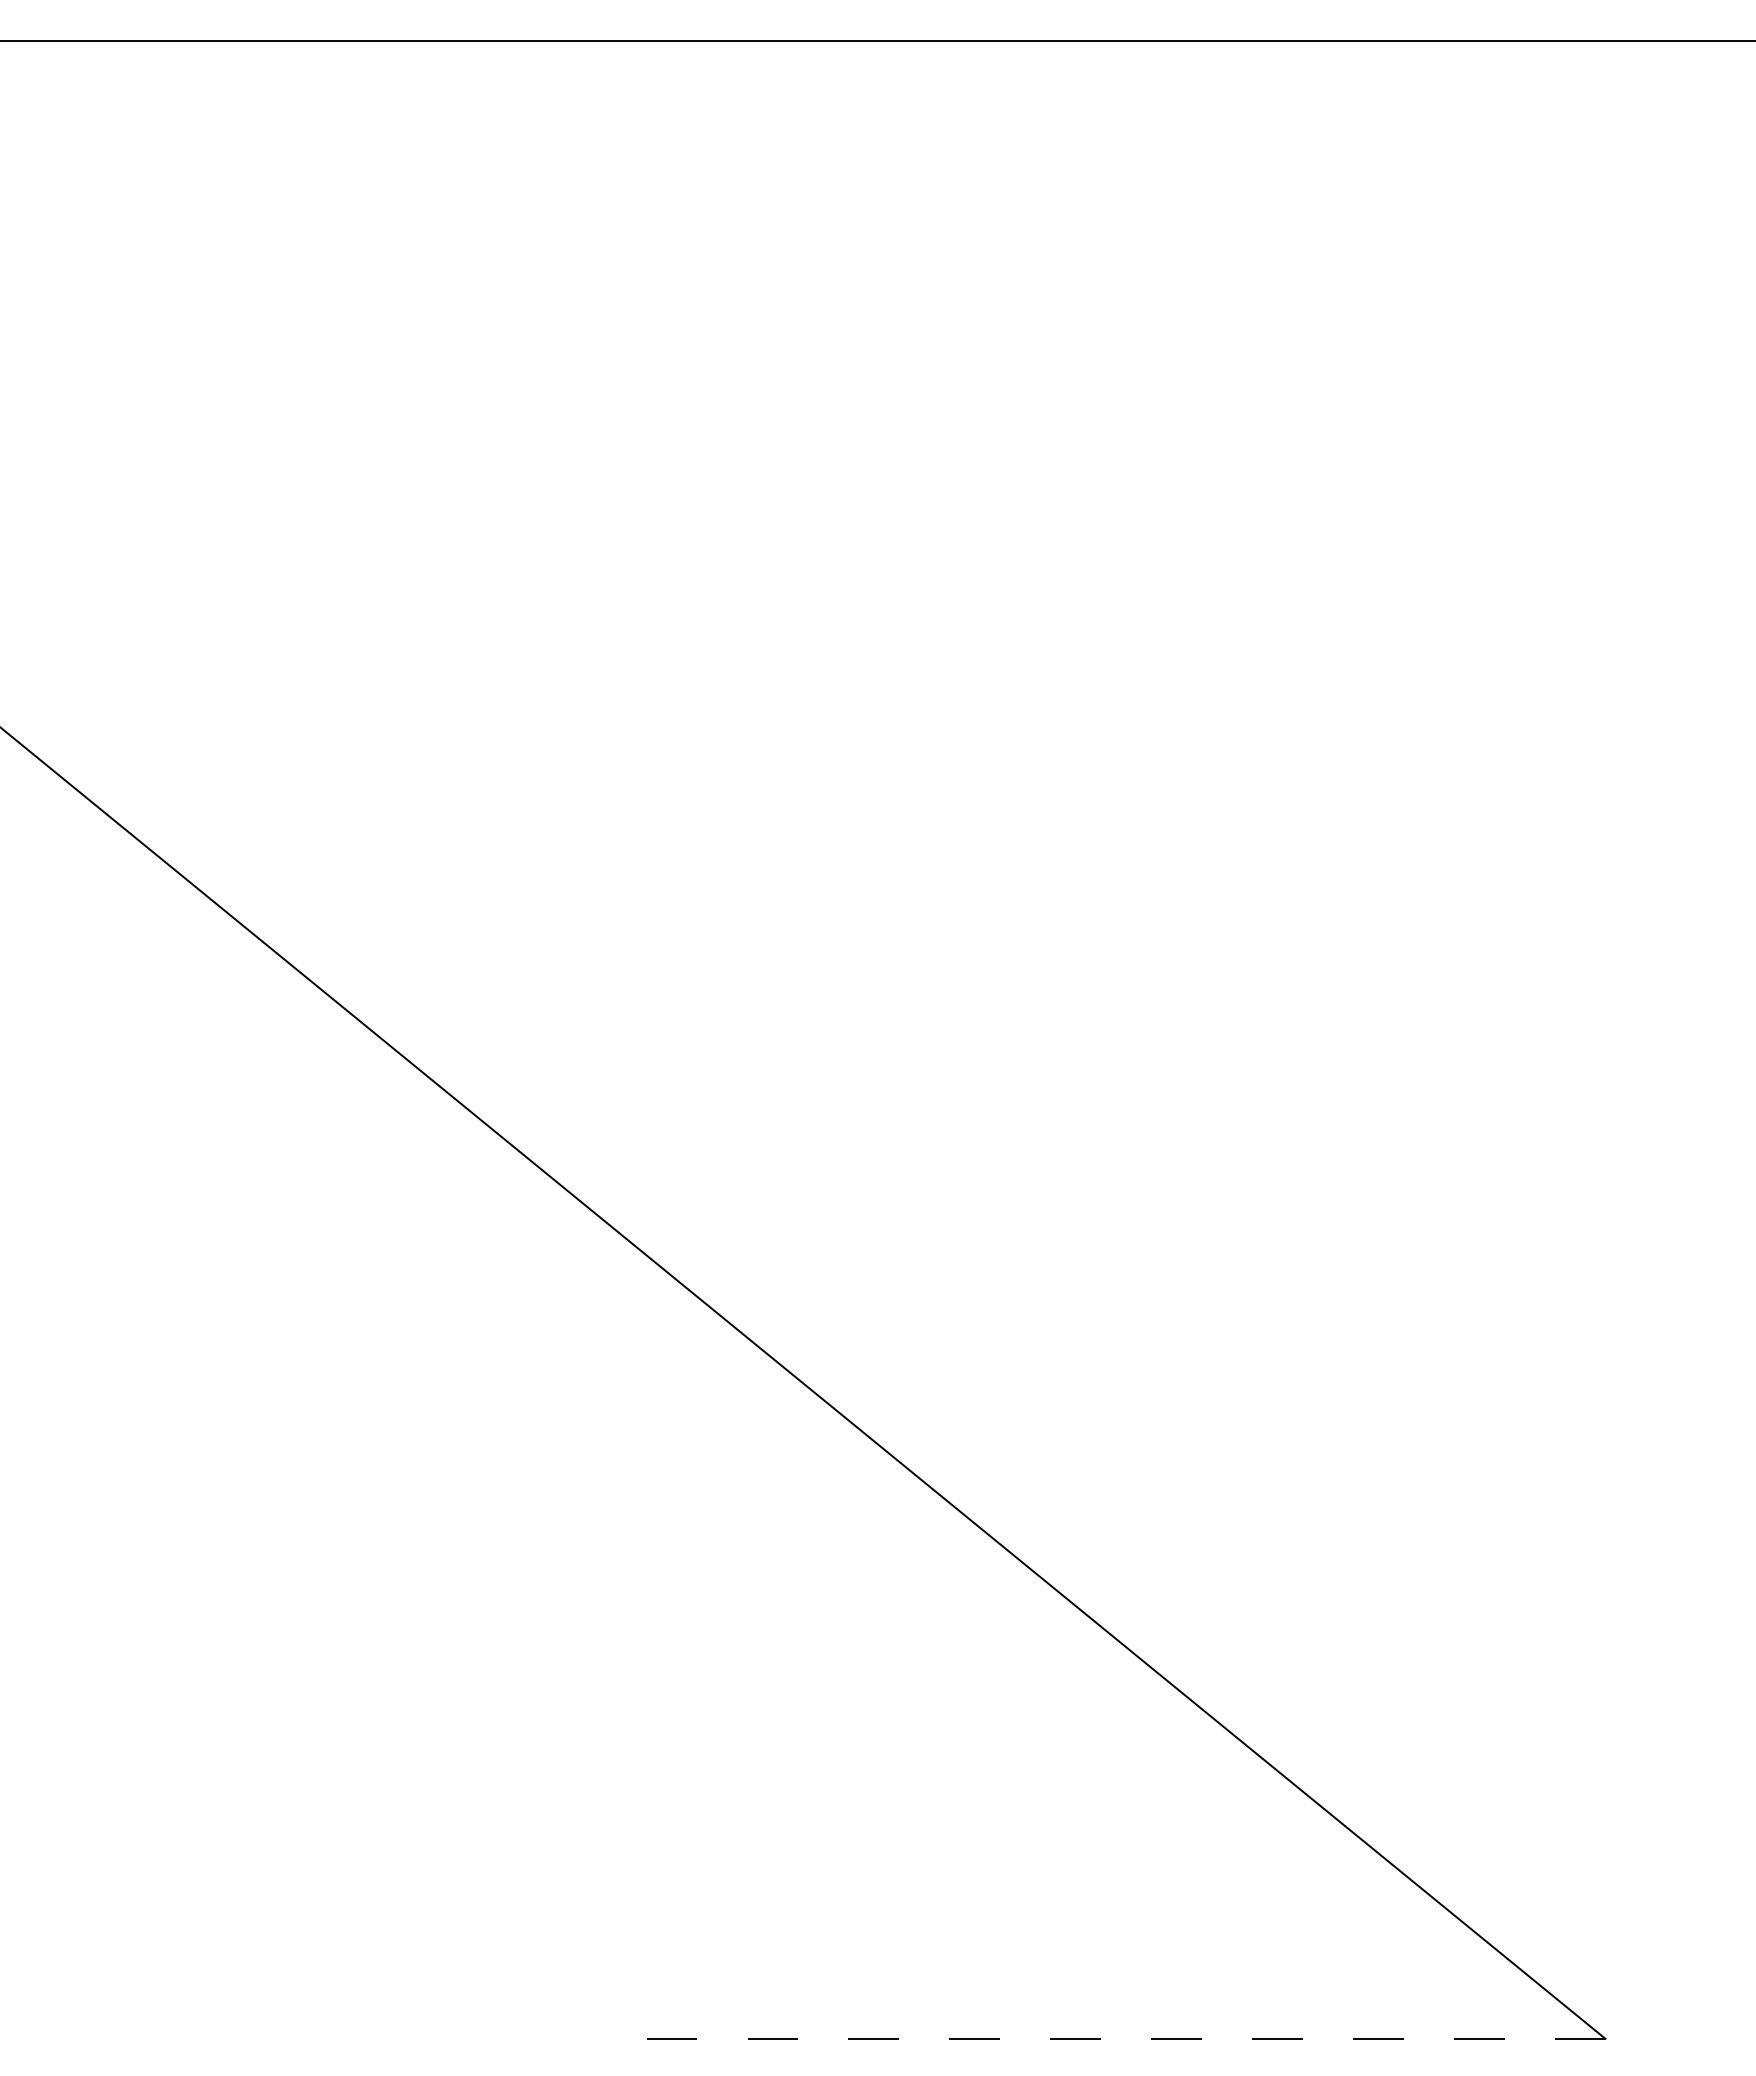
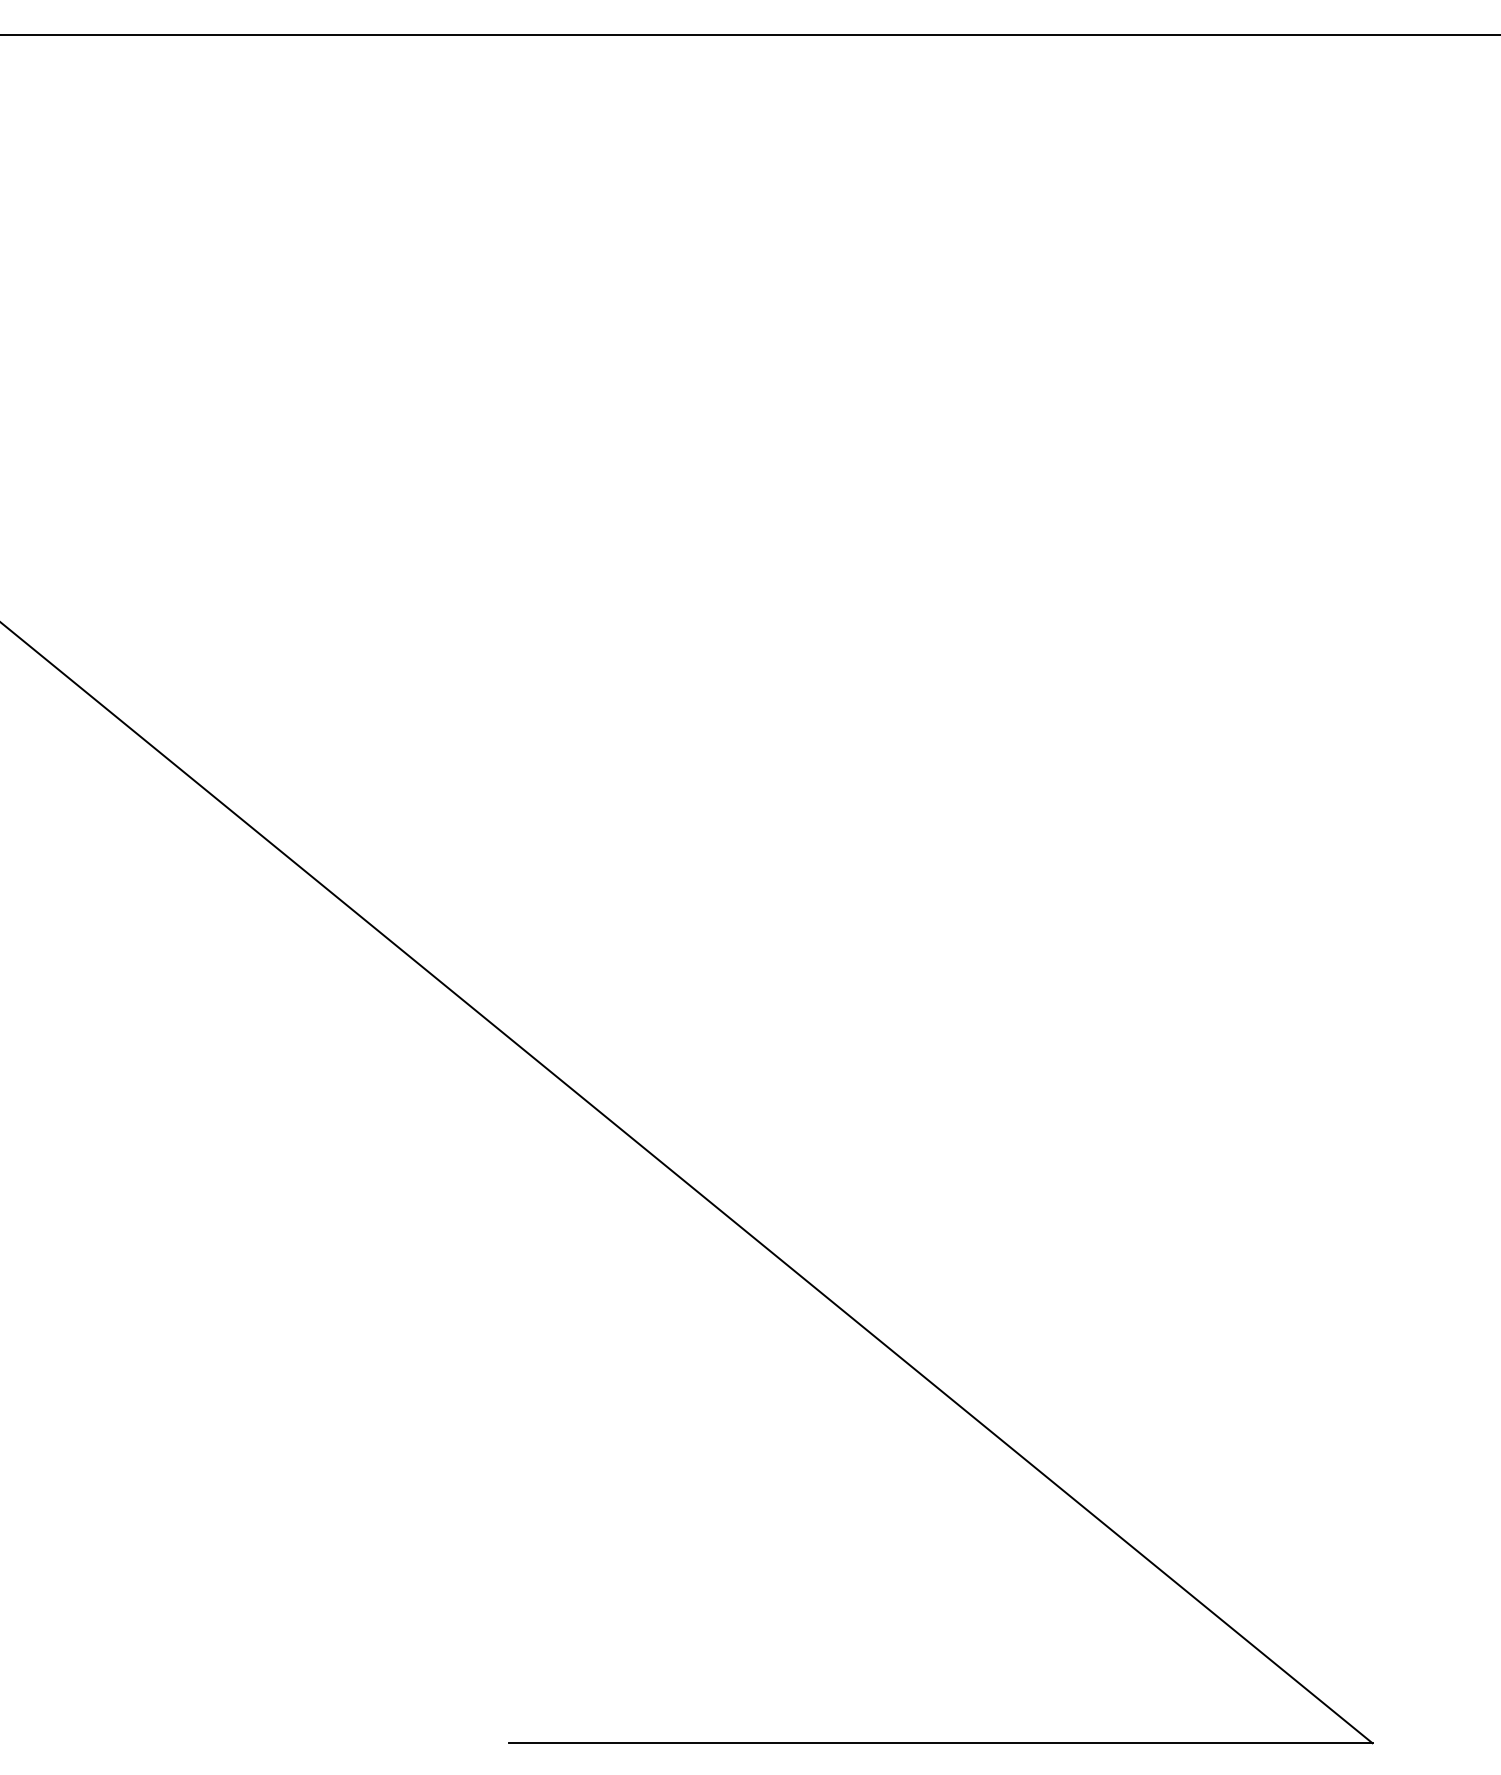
line: (1100, 2038) -> (940, 1742), dashed -> solid

